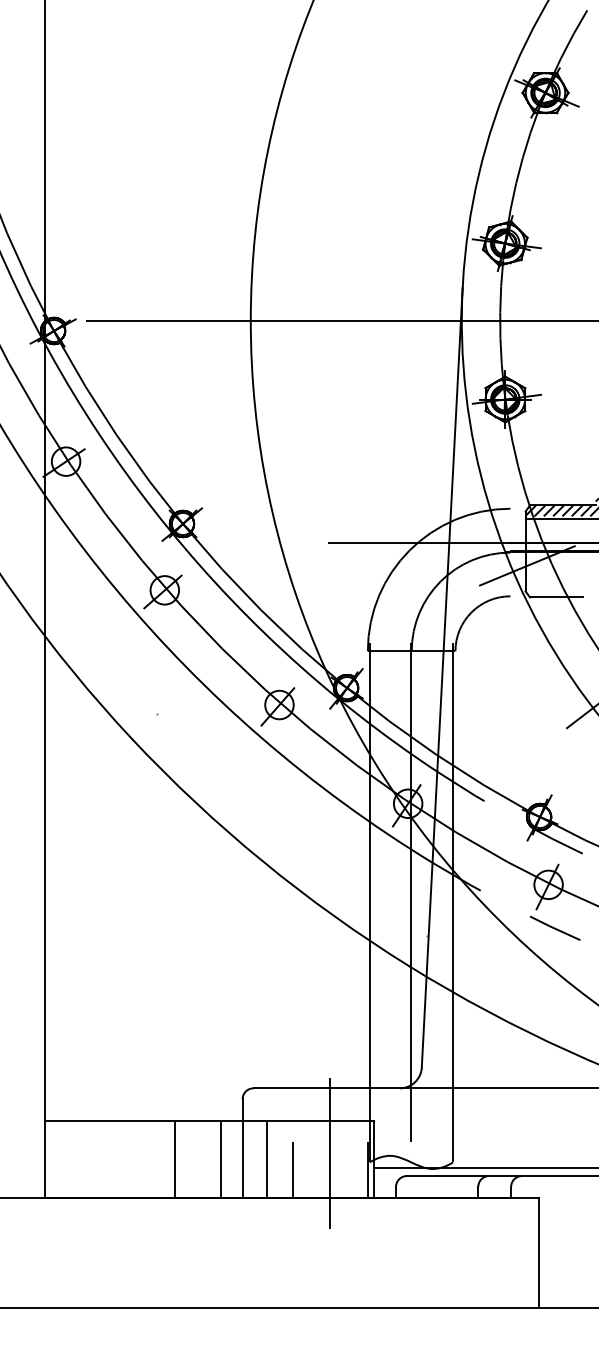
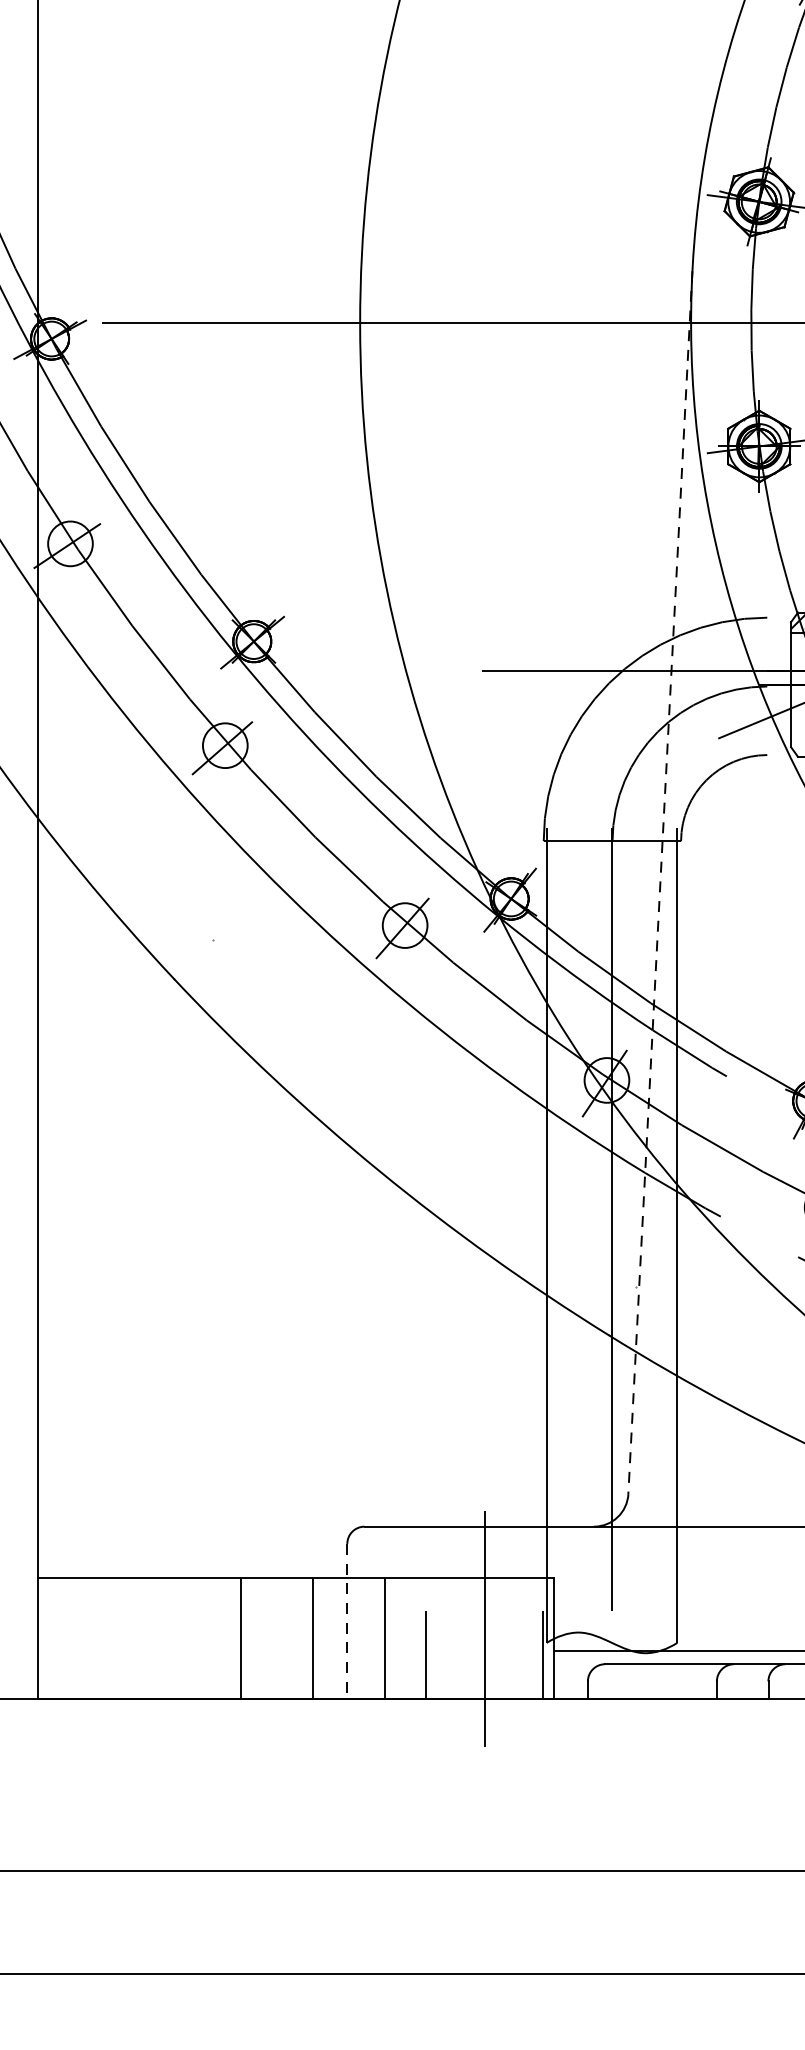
line: (442, 678) -> (660, 883), solid -> dashed
line: (242, 1149) -> (347, 1622), solid -> dashed

